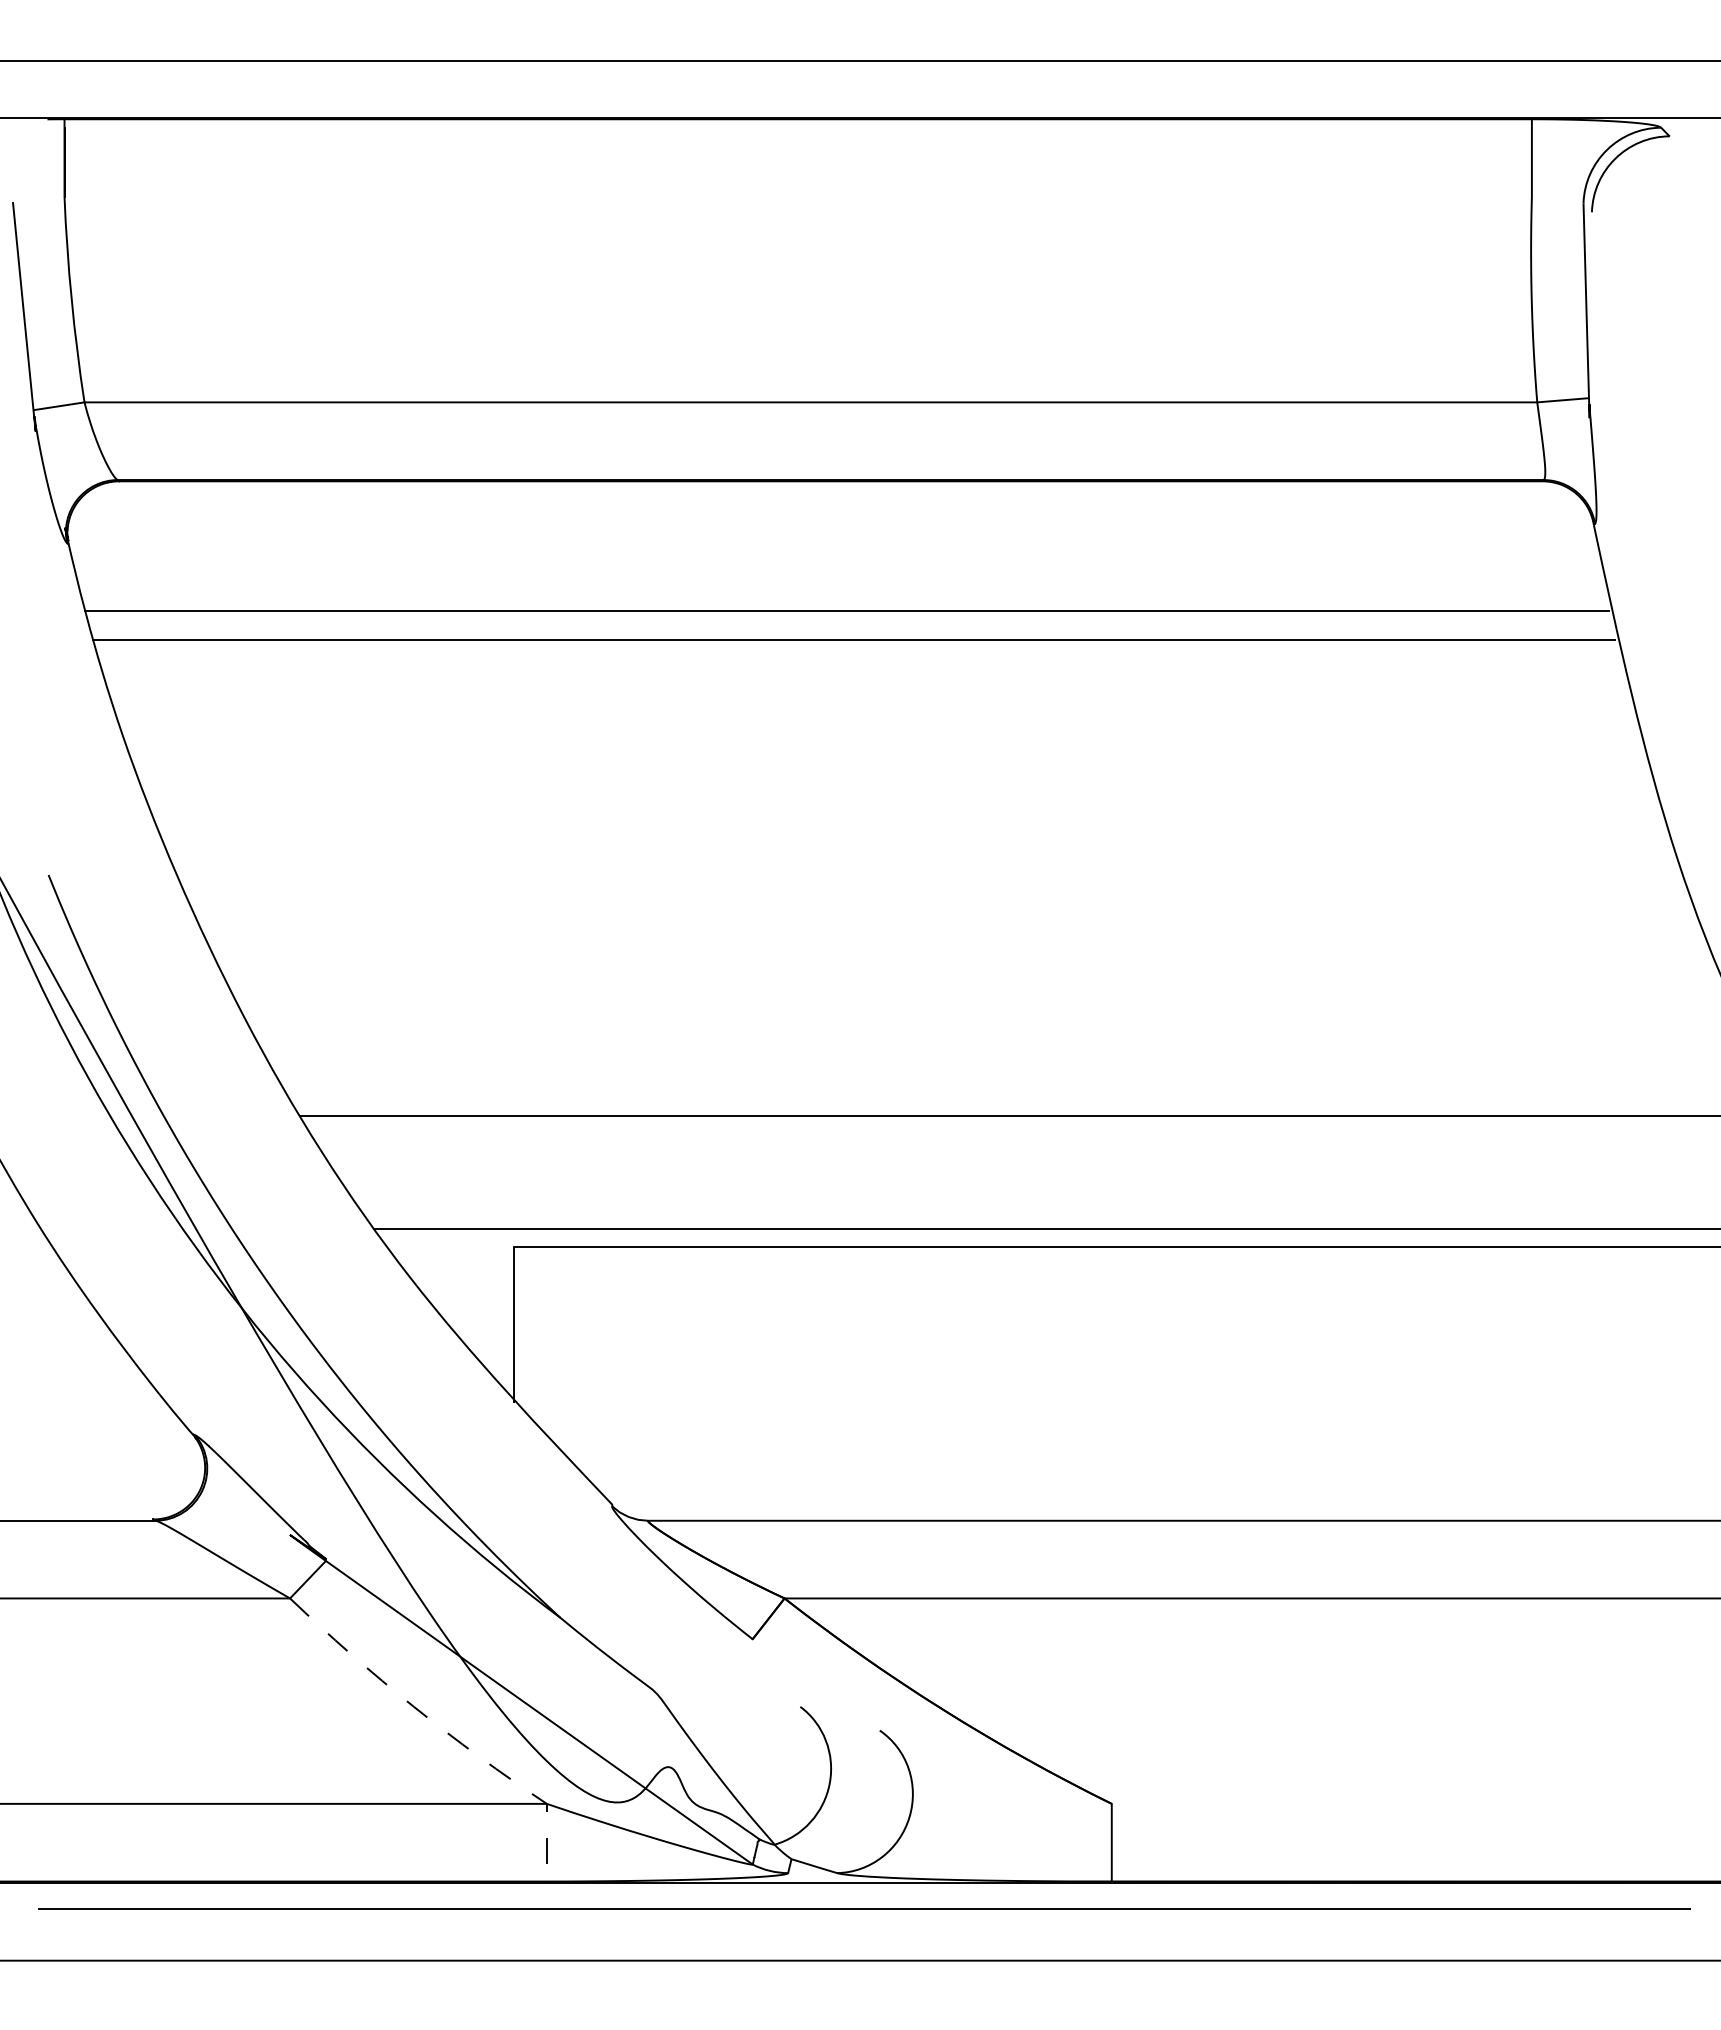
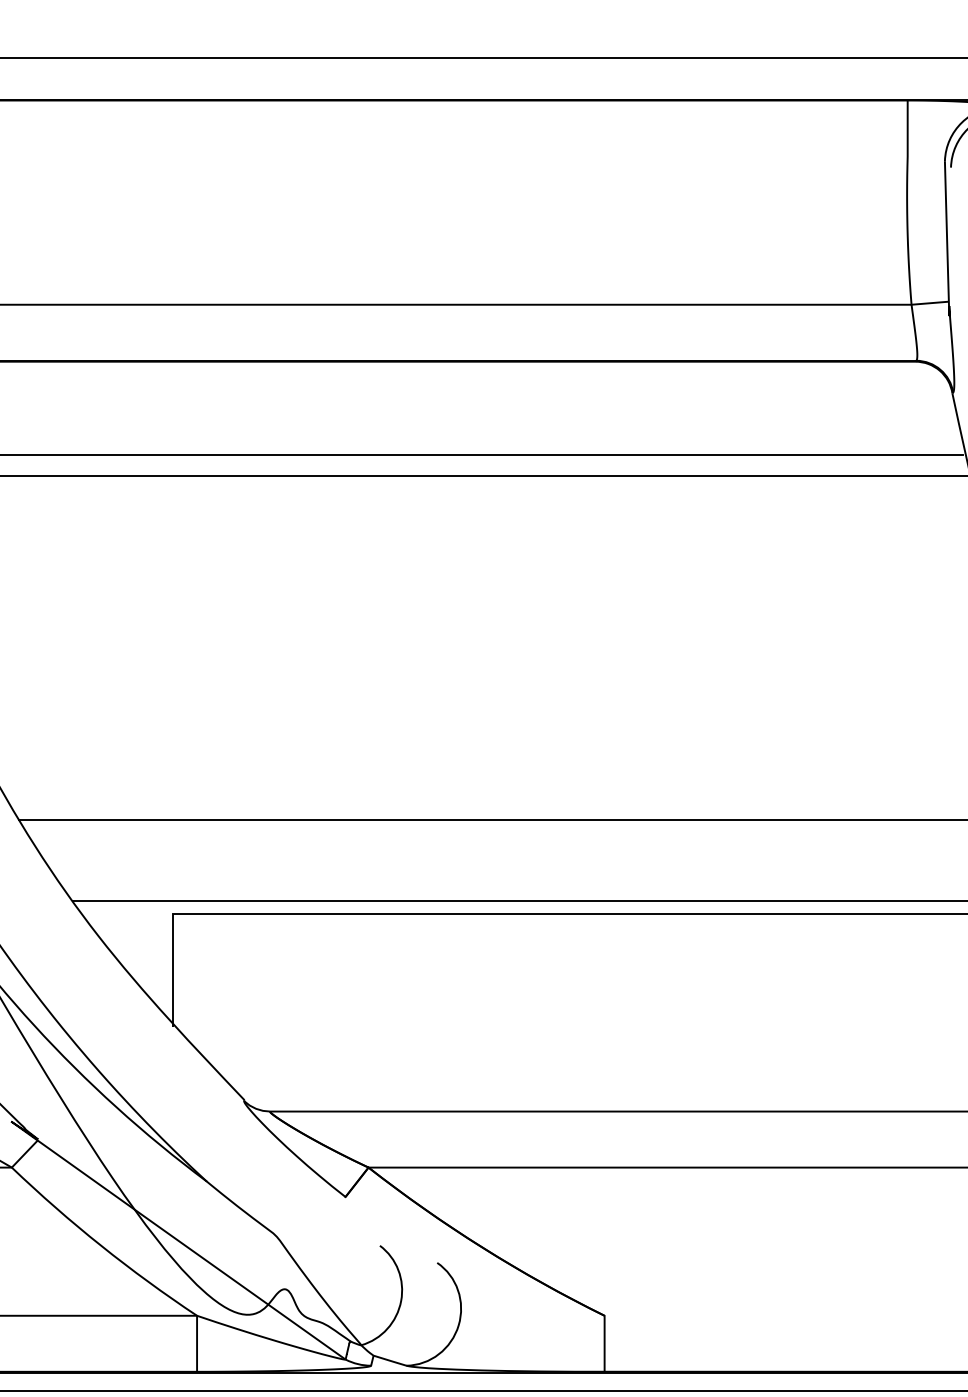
line: (444, 1730) -> (123, 1262), dashed -> solid

